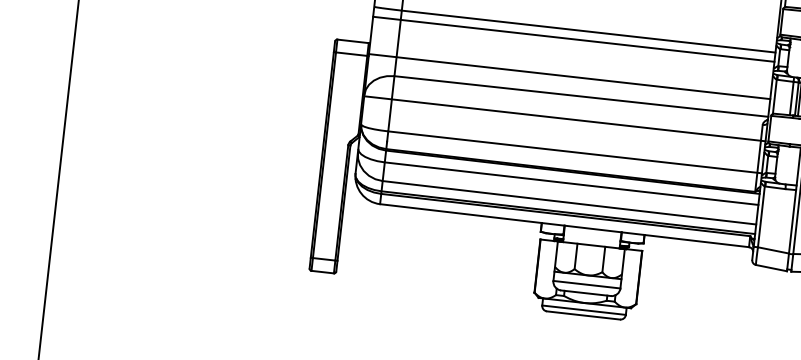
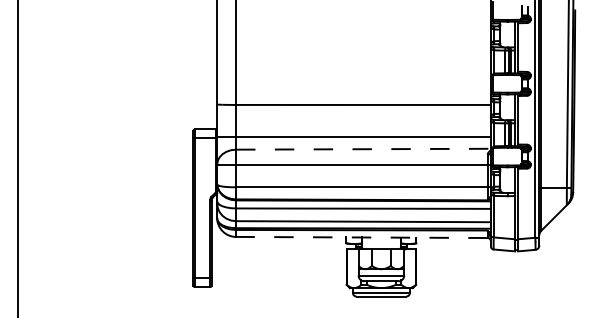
line: (572, 39) -> (353, 111), removed
line: (581, 96) -> (363, 149), solid -> dashed
line: (563, 225) -> (361, 237), solid -> dashed

